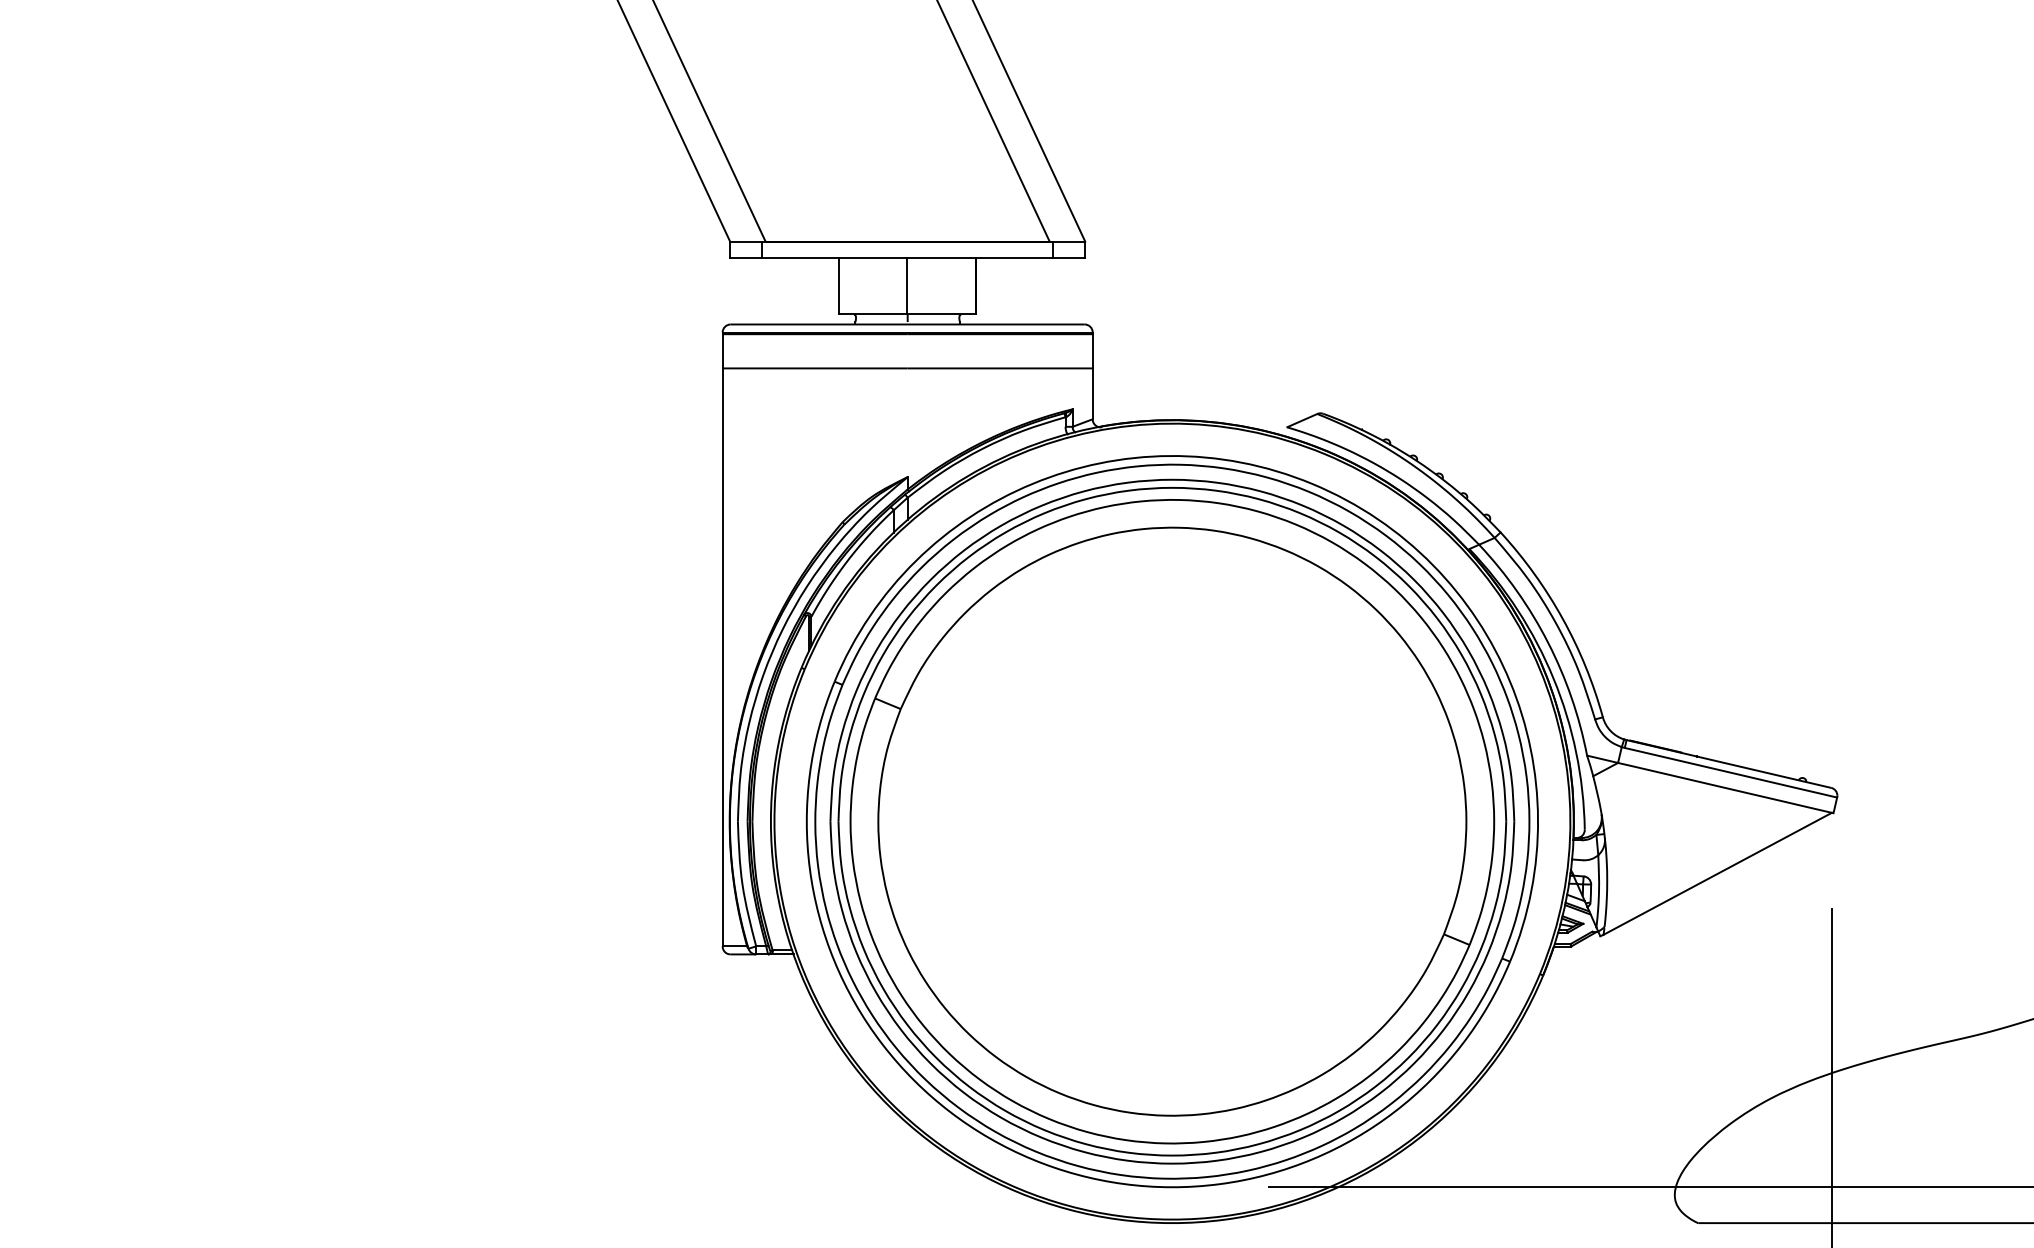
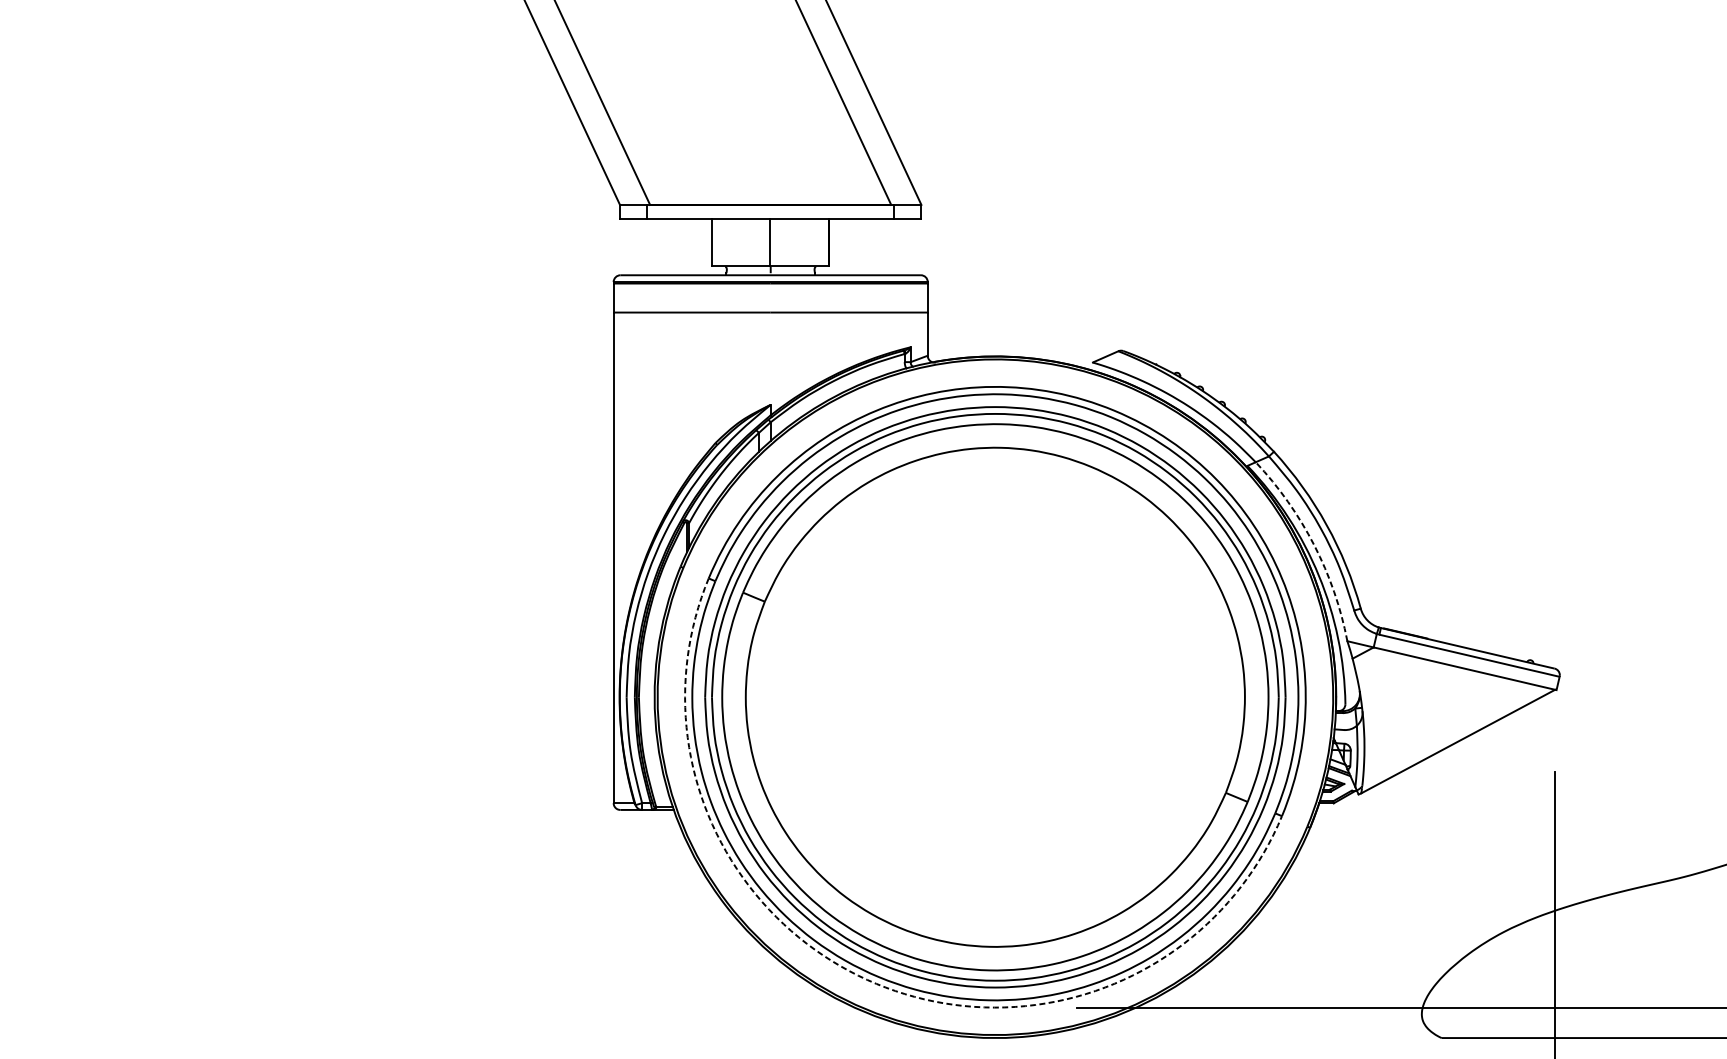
arc: (1548, 642) -> (1314, 545), solid -> dashed
arc: (1032, 1159) -> (876, 984), solid -> dashed

